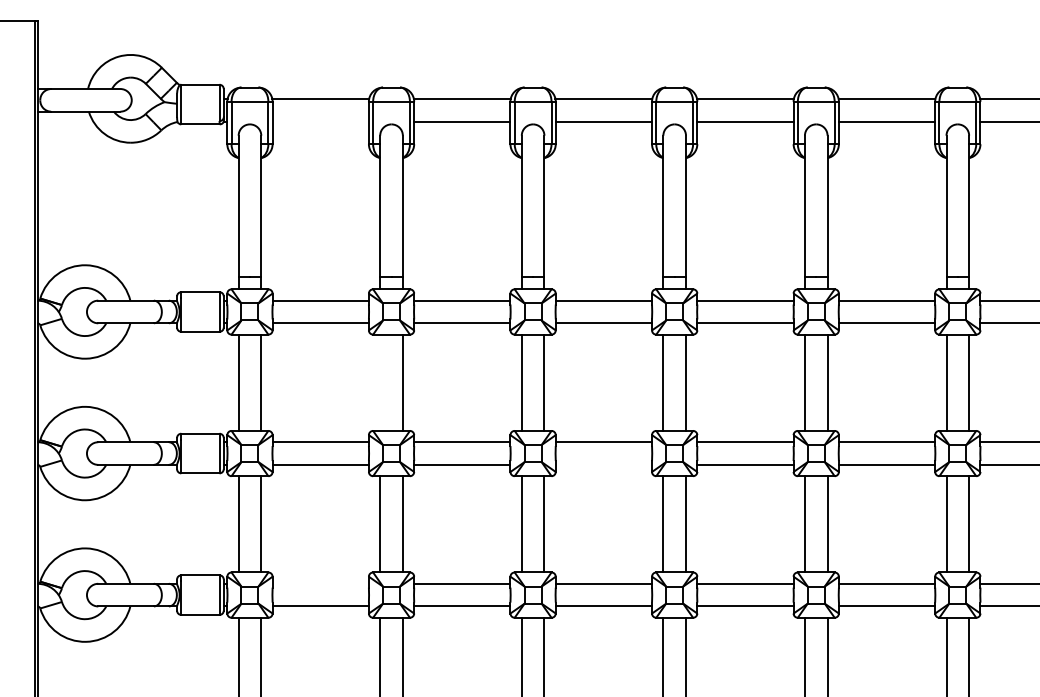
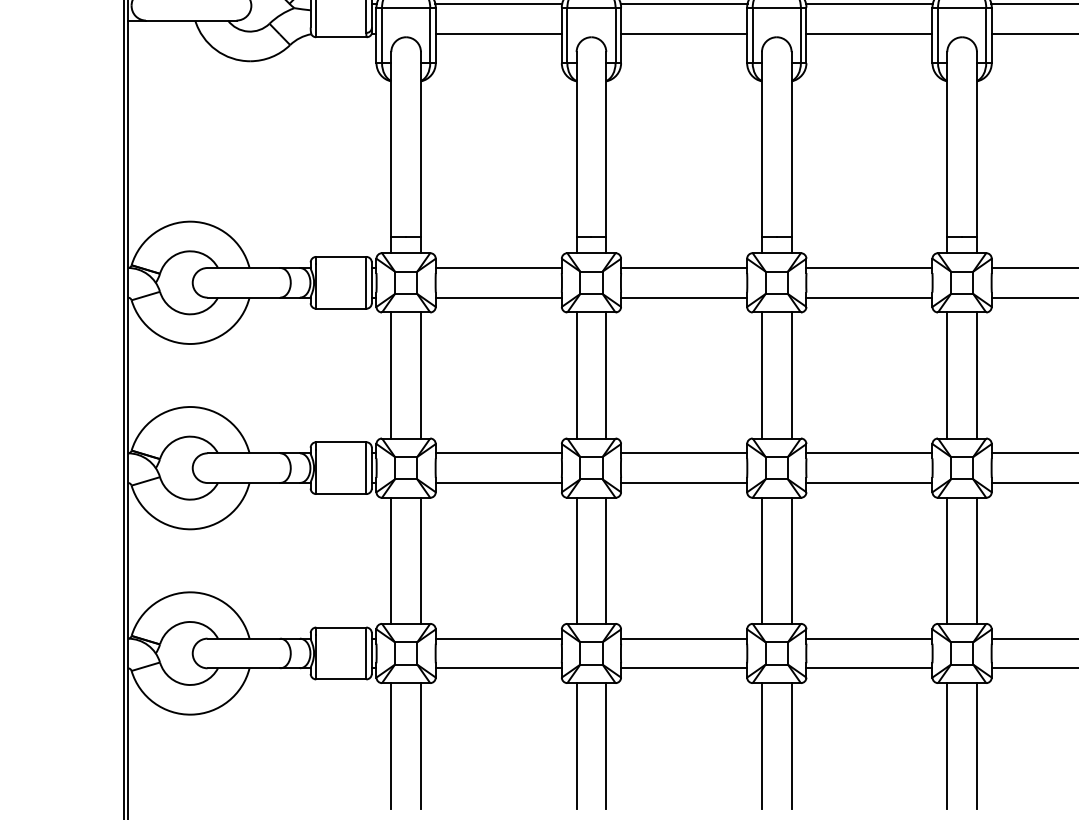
line: (320, 121) -> (498, 33), added
line: (380, 382) -> (577, 375), added
line: (603, 464) -> (868, 482), added
line: (320, 583) -> (498, 638), added

